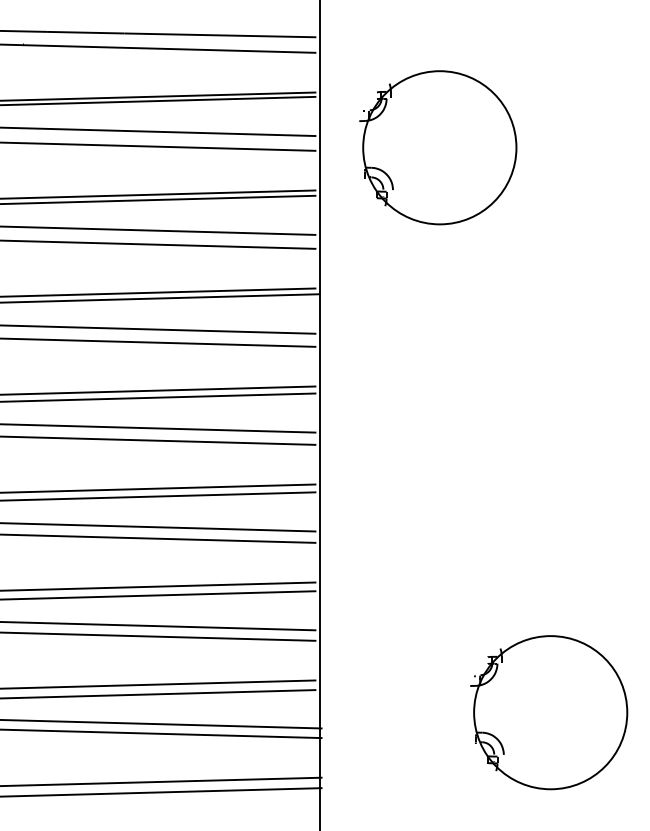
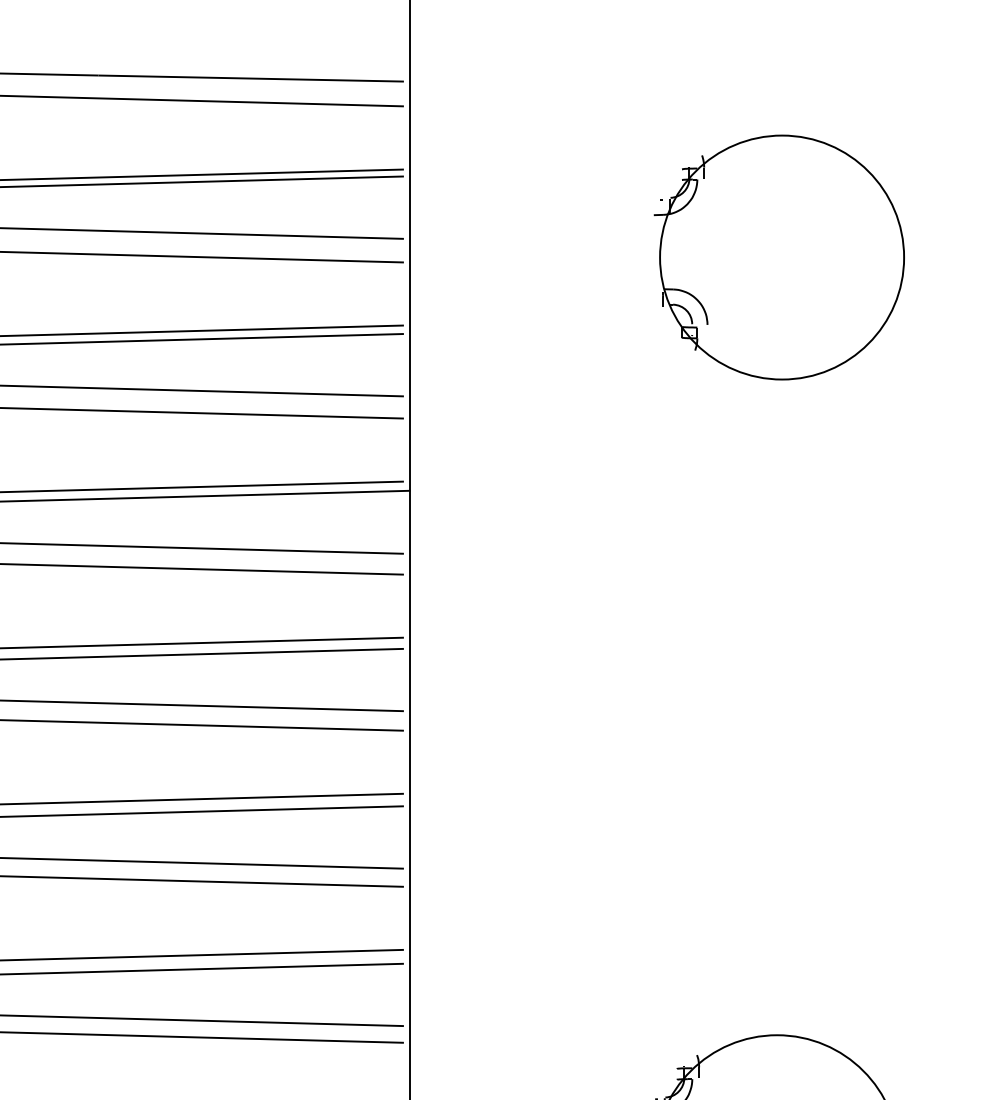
part: (438, 147) -> (779, 257), moved

